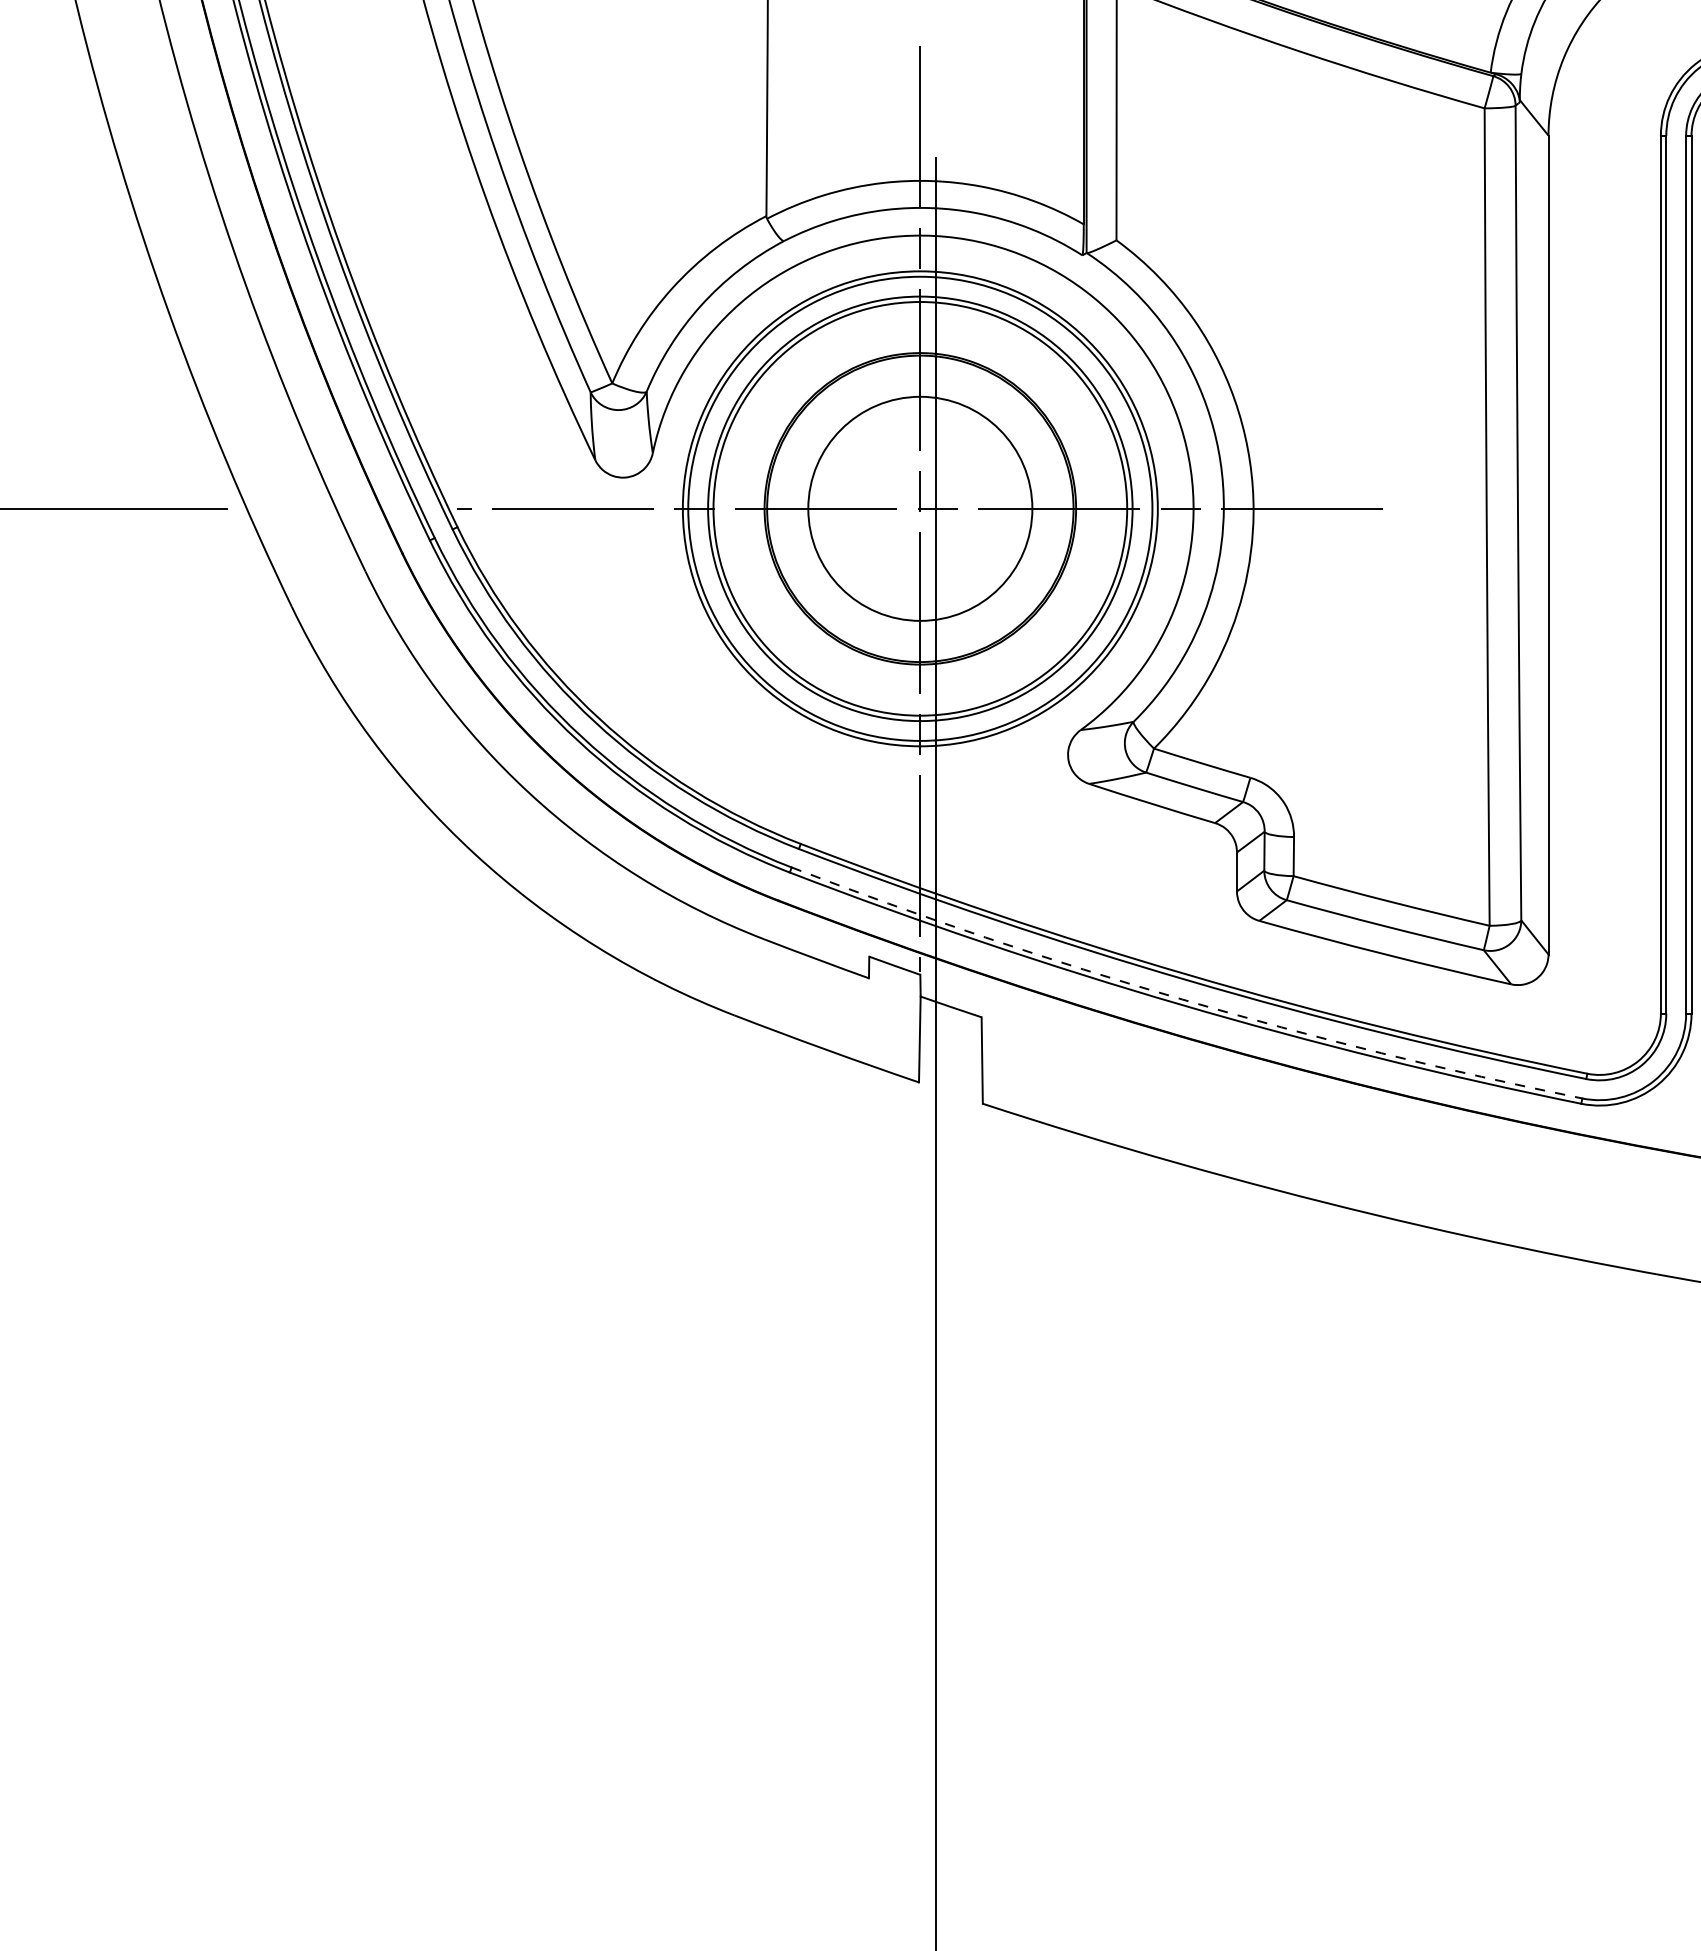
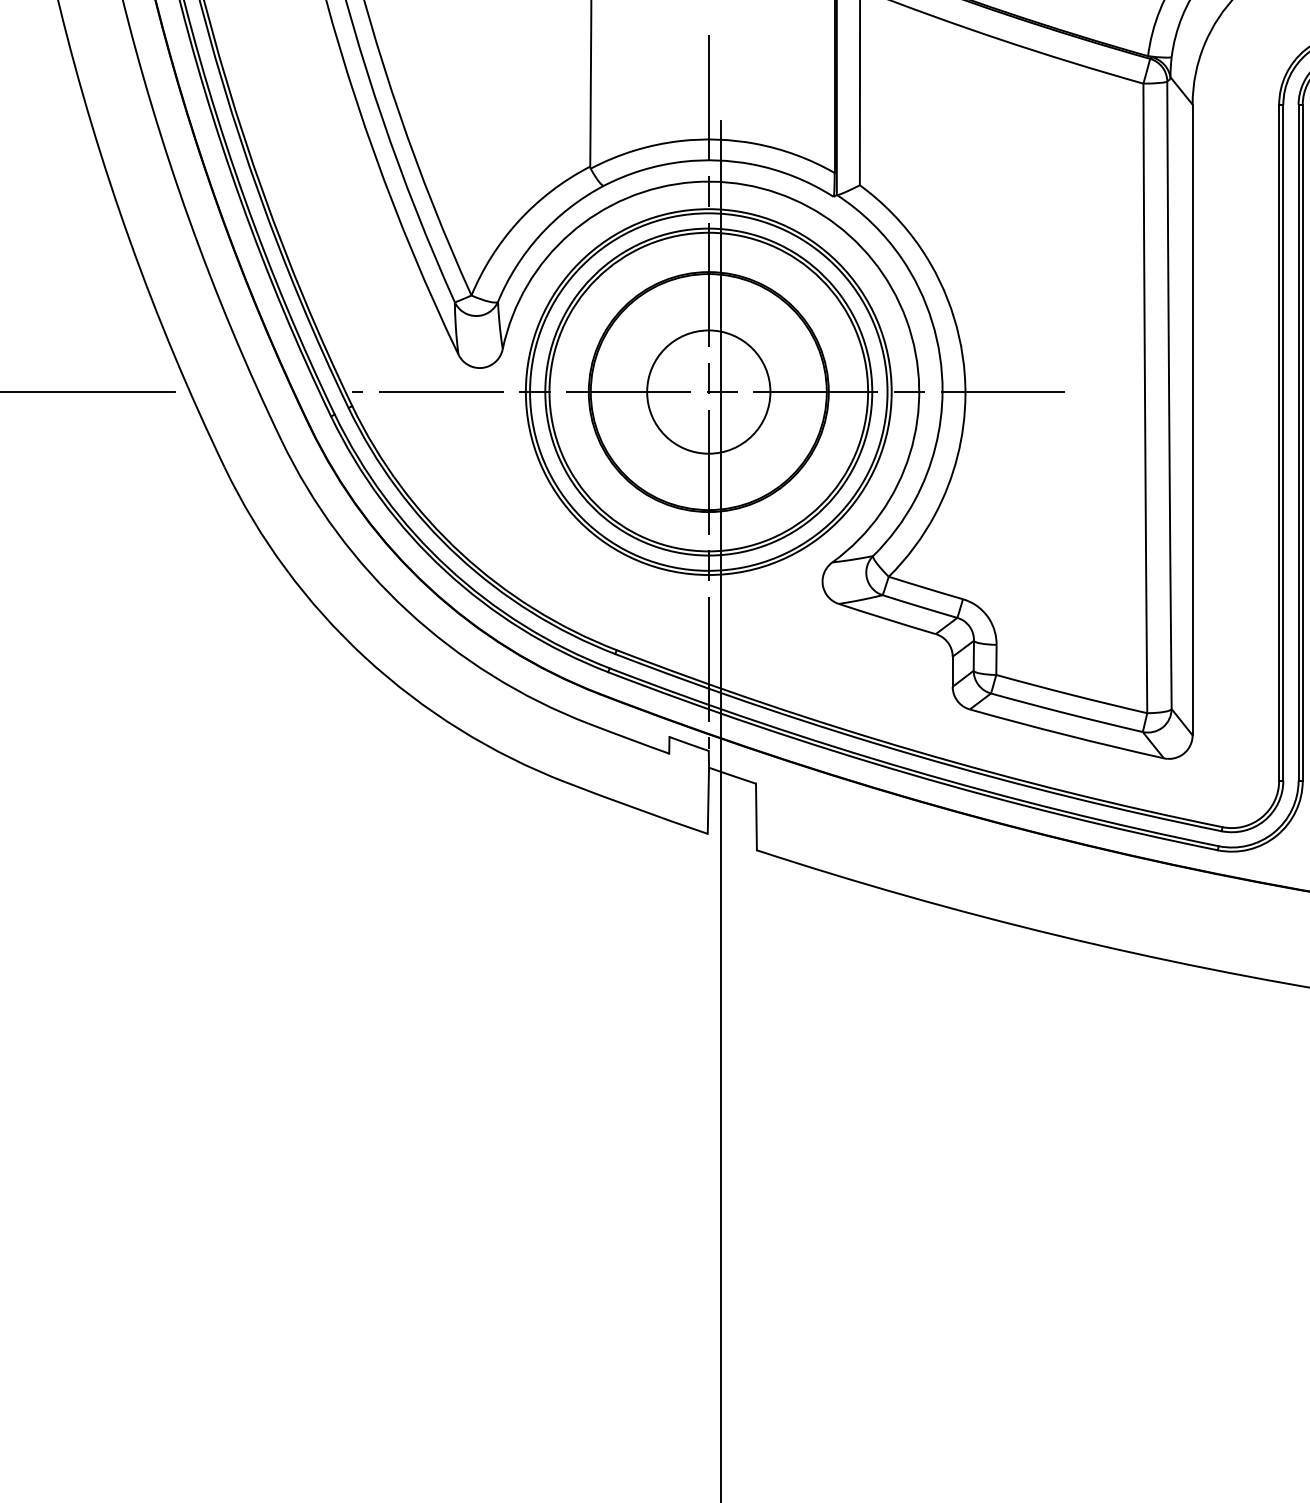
circle: (920, 508) -> (708, 391), size x0.71
arc: (1182, 999) -> (910, 769), dashed -> solid

